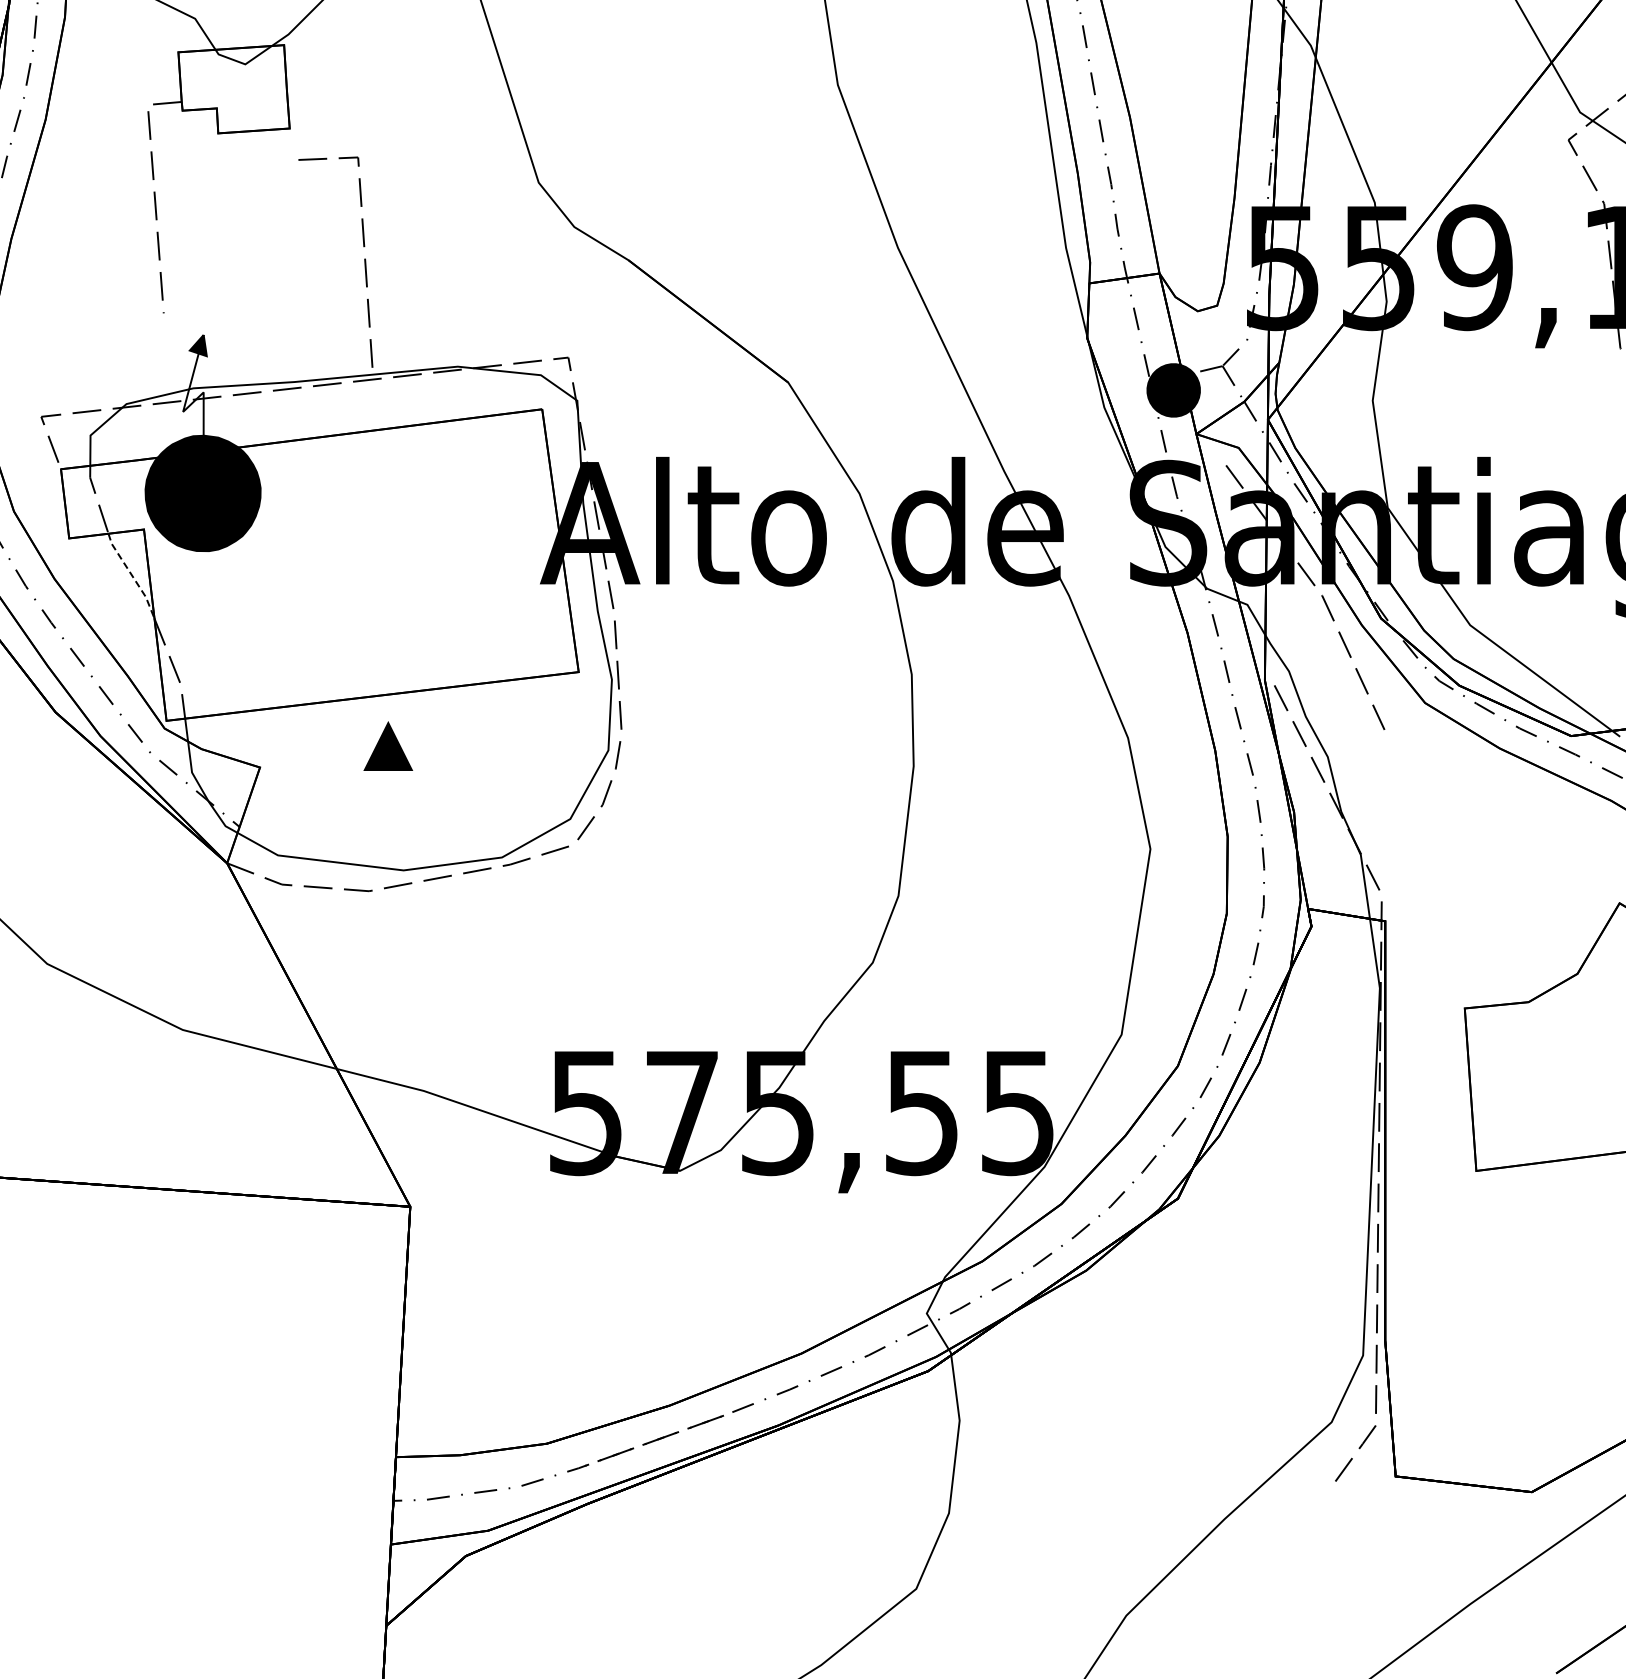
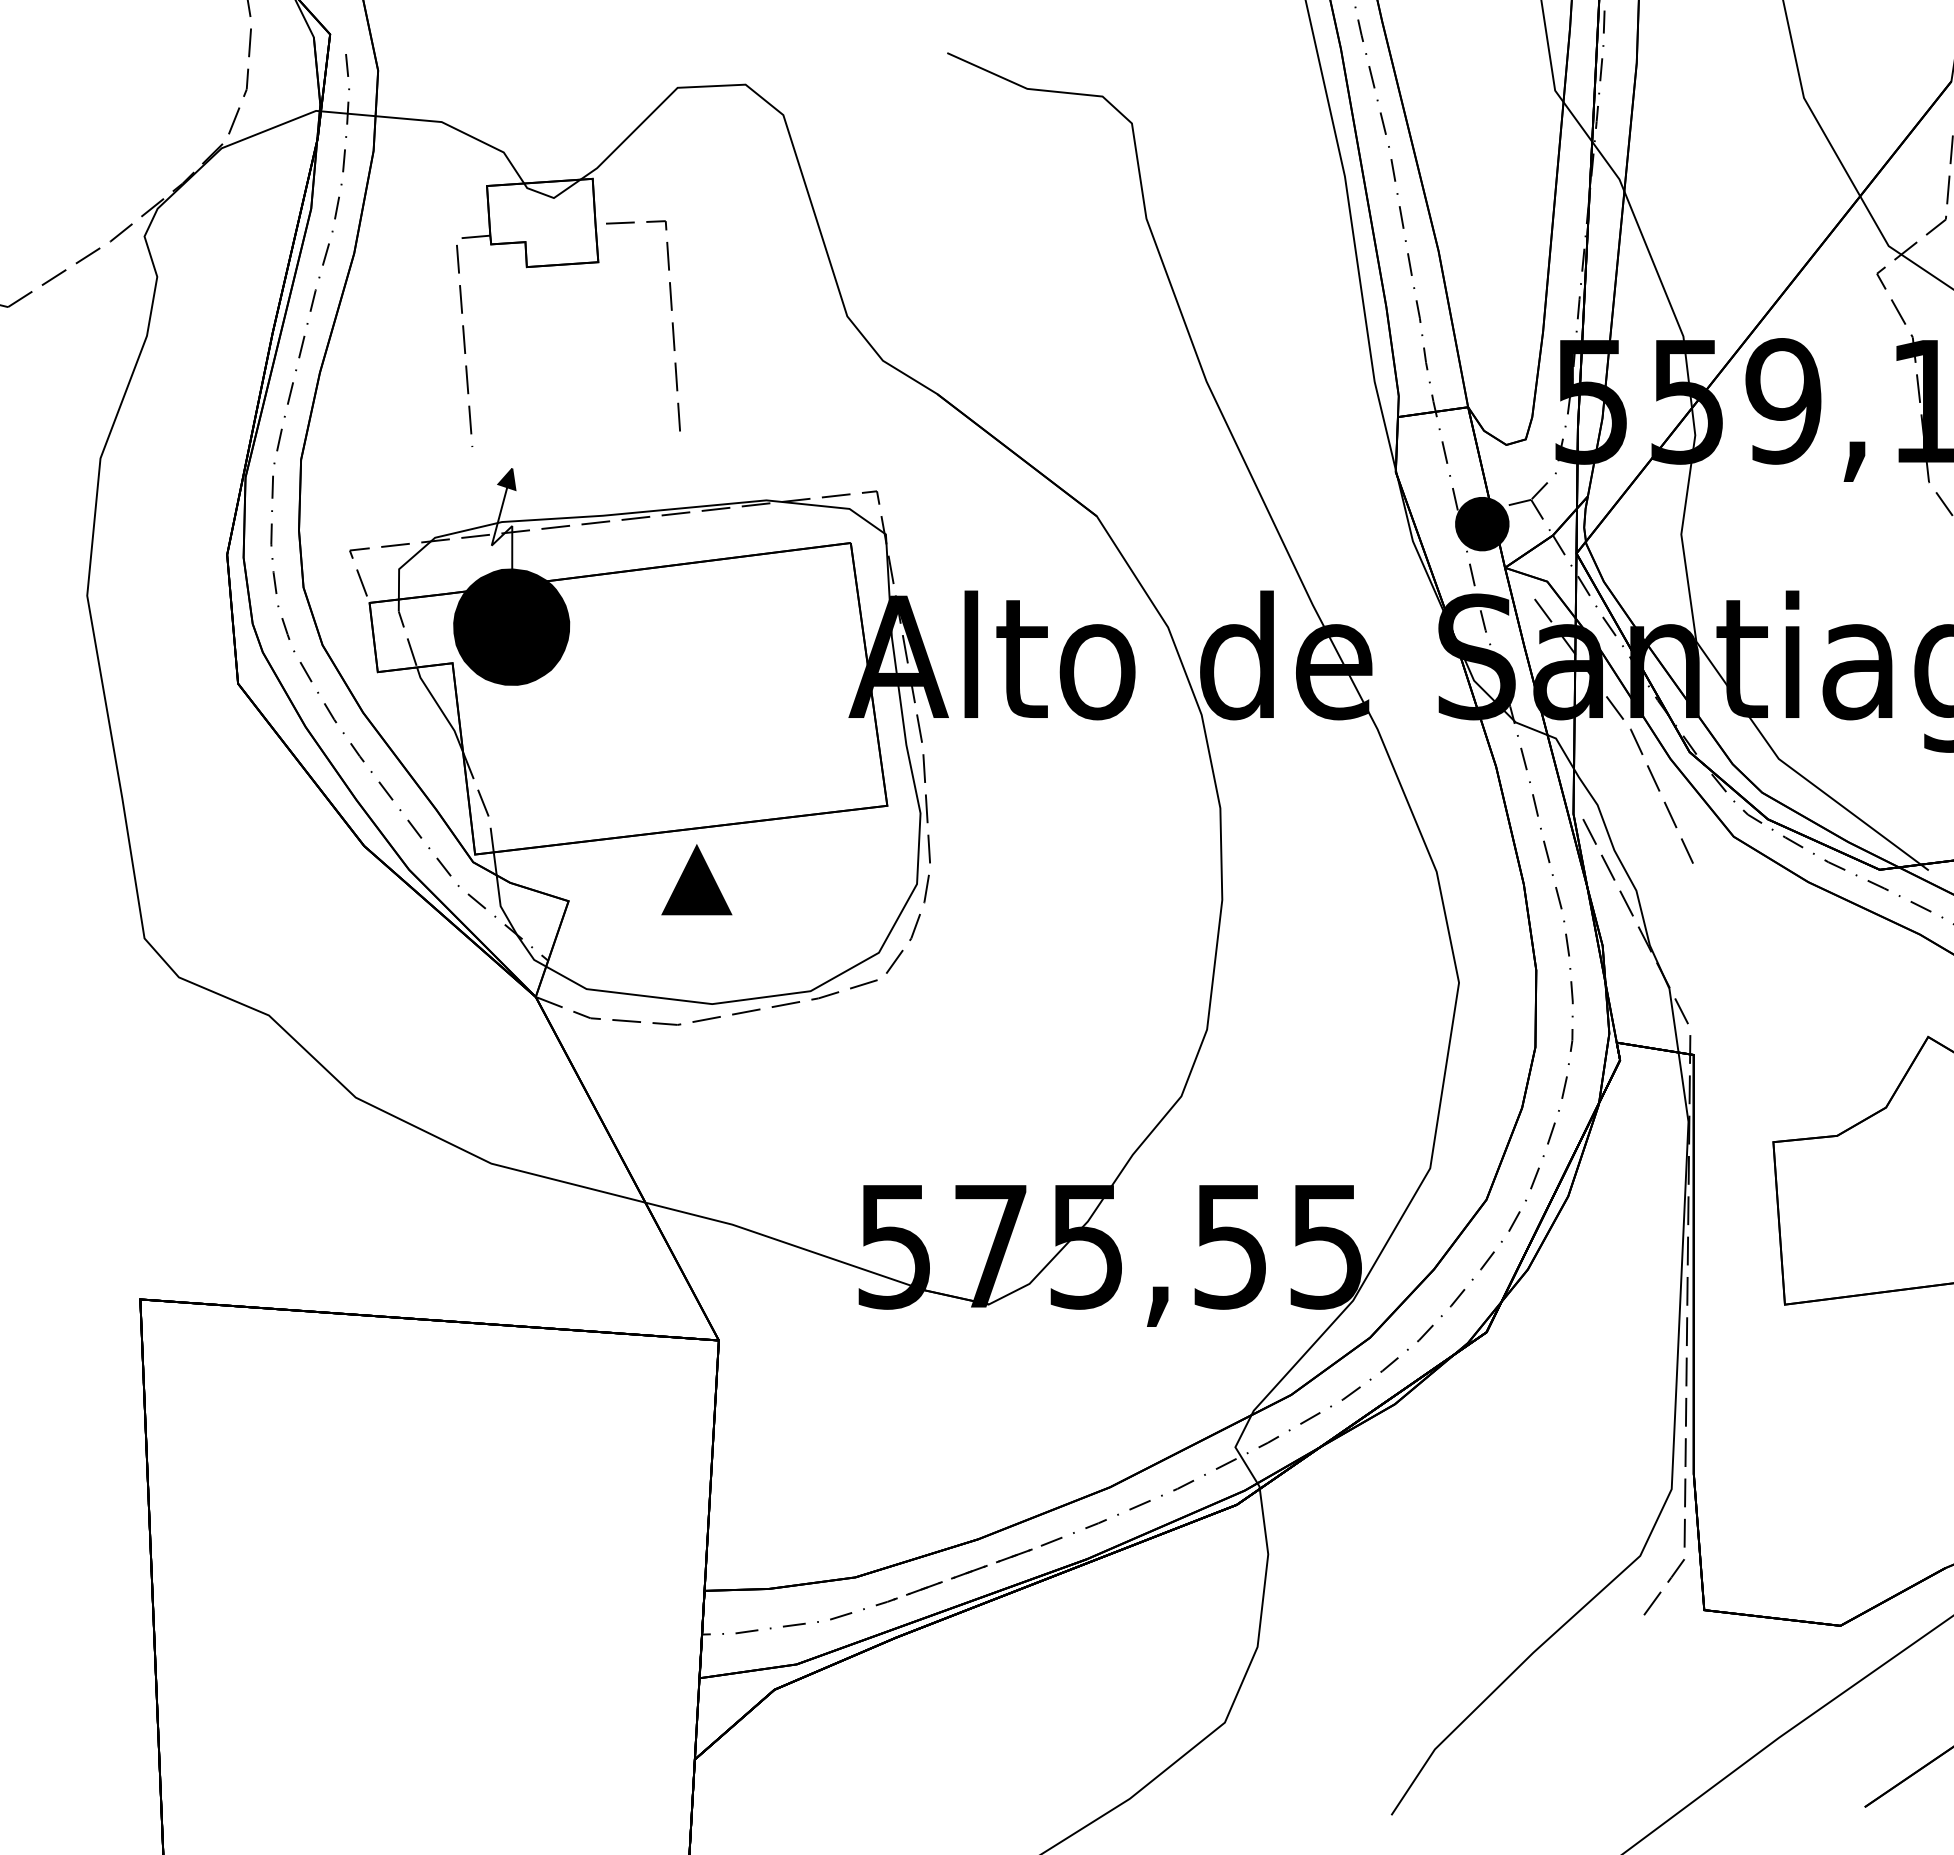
line: (363, 260) -> (671, 324), moved
line: (132, 576) -> (441, 710), dashed -> solid
part: (387, 745) -> (696, 879), size x1.43

